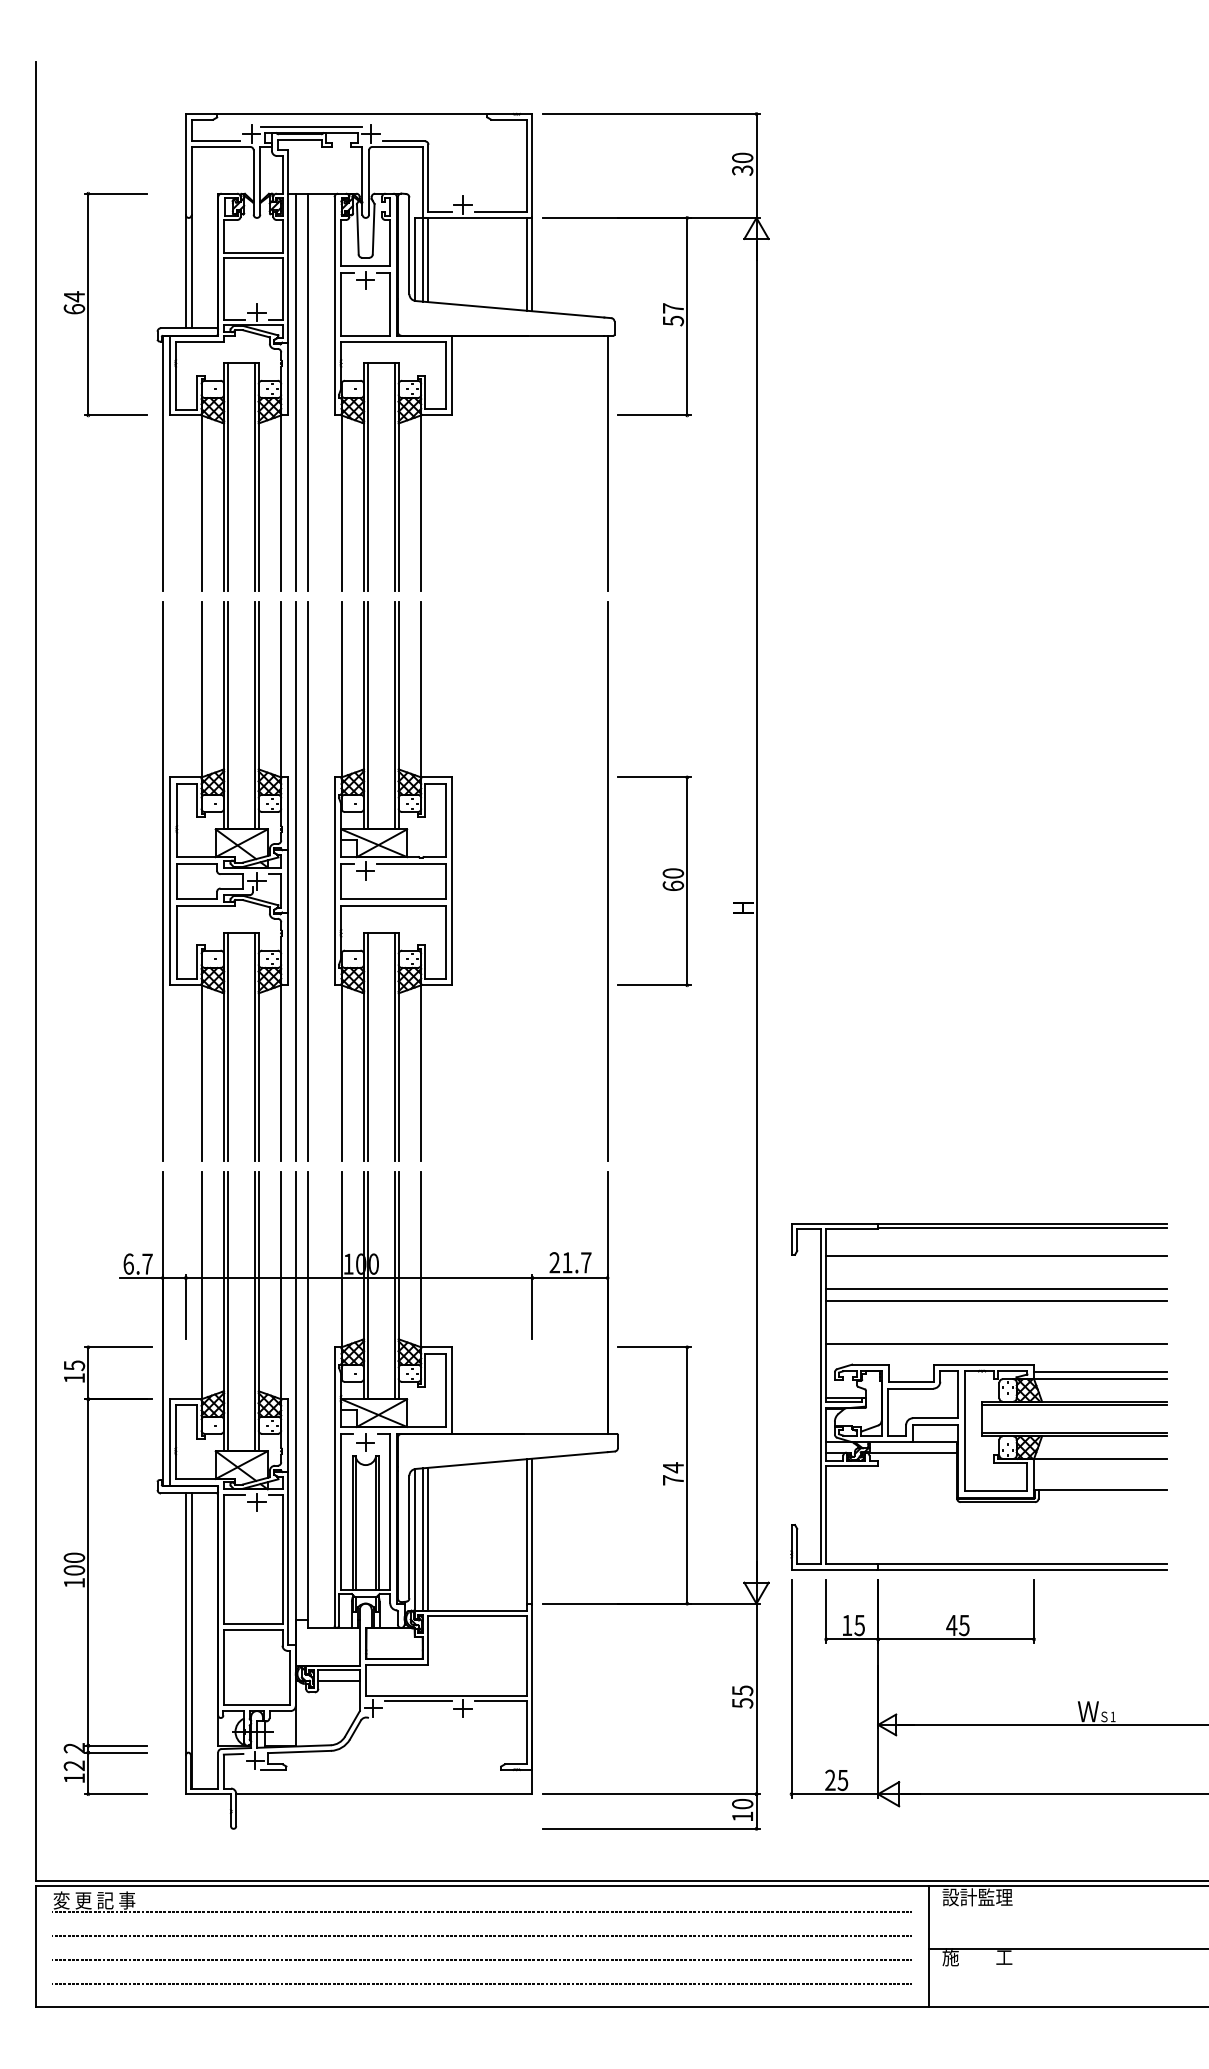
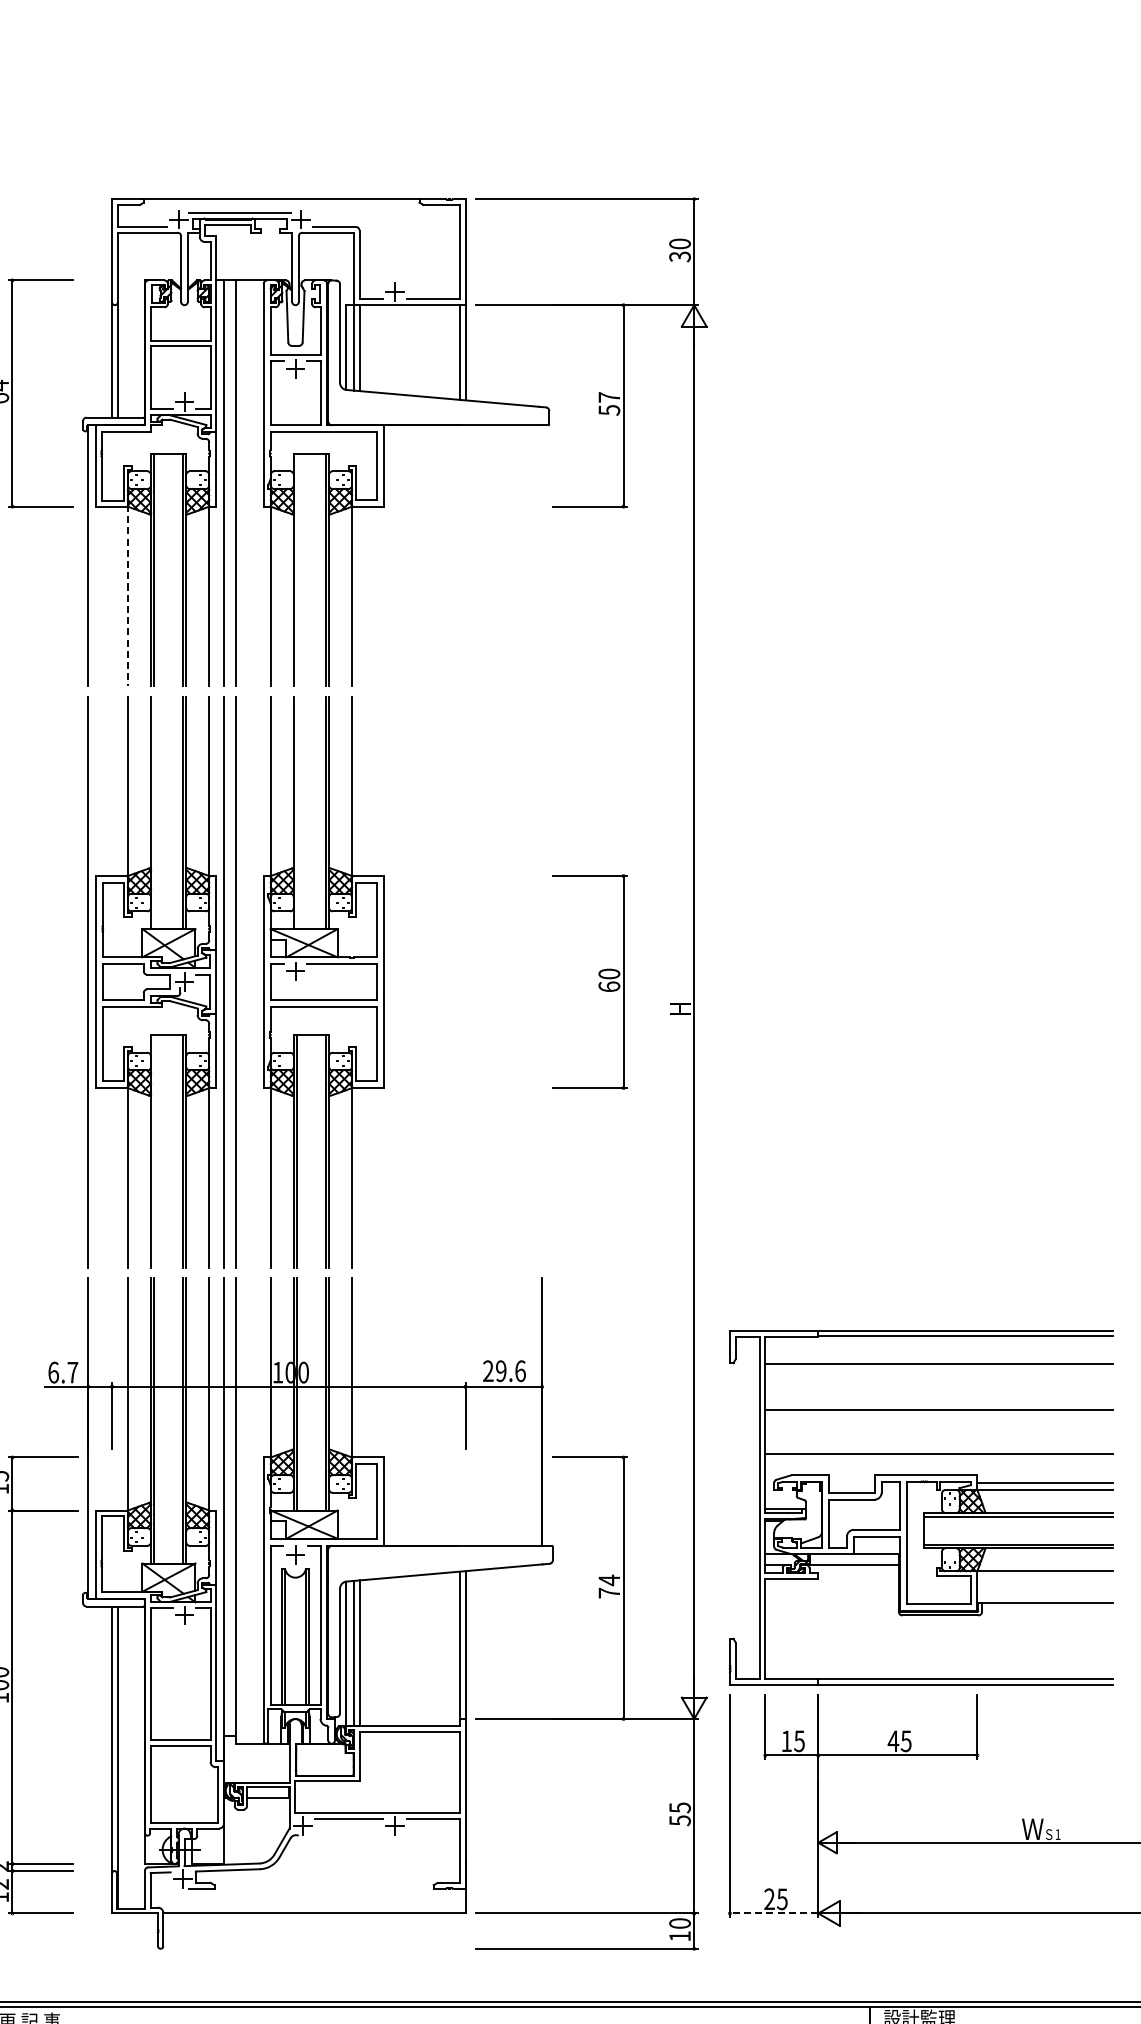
line: (607, 463) -> (542, 555), removed
line: (367, 477) -> (297, 570), removed
line: (201, 502) -> (127, 595), solid -> dashed
line: (227, 715) -> (154, 812), removed
line: (367, 715) -> (297, 812), removed
line: (607, 881) -> (542, 982), removed
line: (227, 1047) -> (154, 1151), removed
text: (576, 1262) -> (510, 1370), 21.7 -> 29.6
line: (996, 1288) -> (939, 1397), removed
line: (834, 1794) -> (773, 1913), solid -> dashed

